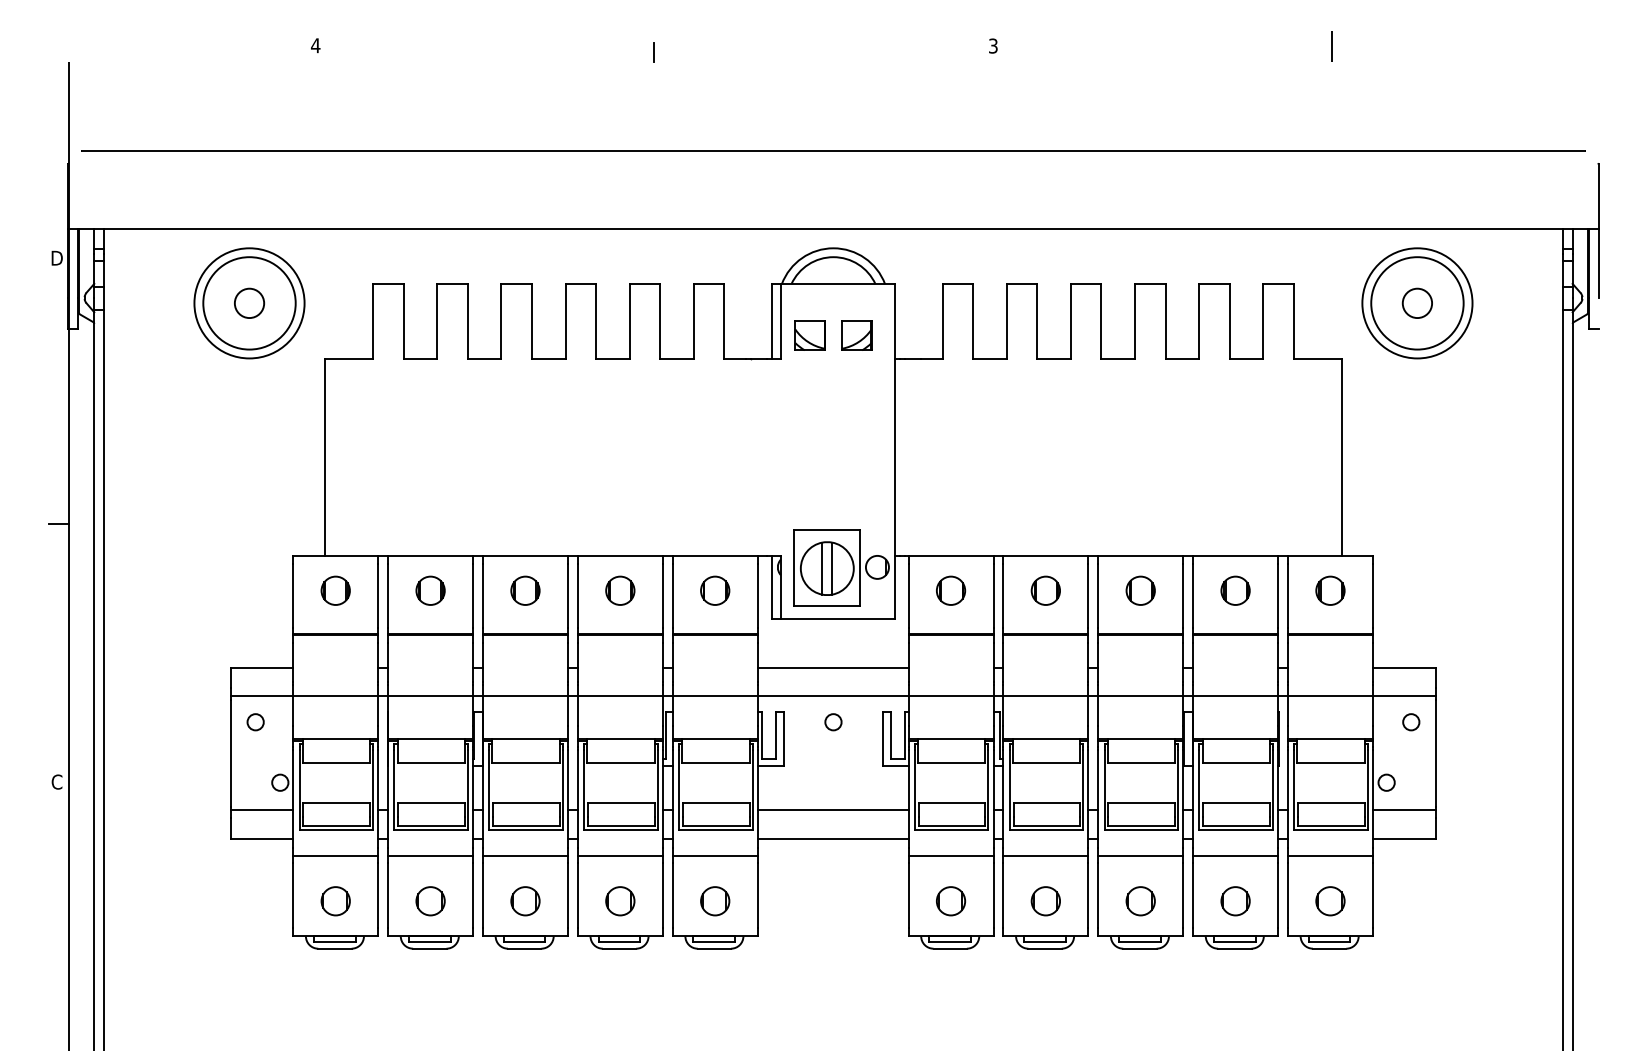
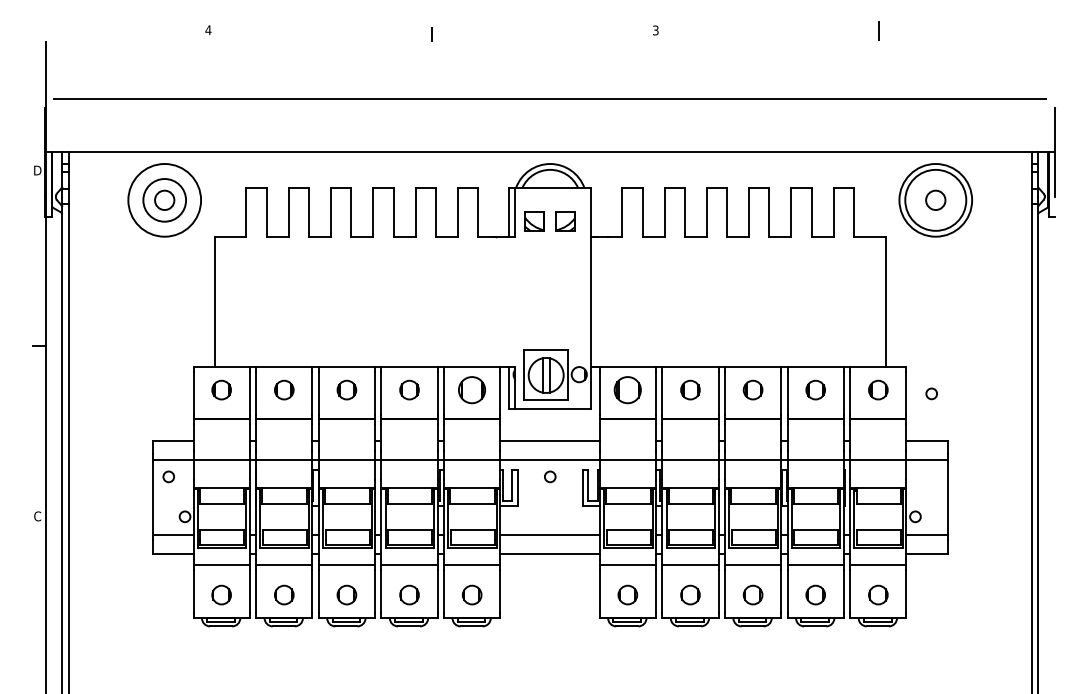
circle: (249, 302) -> (164, 199), size x0.7
part: (715, 589) -> (472, 389), size x1.4
part: (950, 589) -> (627, 389), size x1.4
circle: (1410, 721) -> (931, 393), moved

